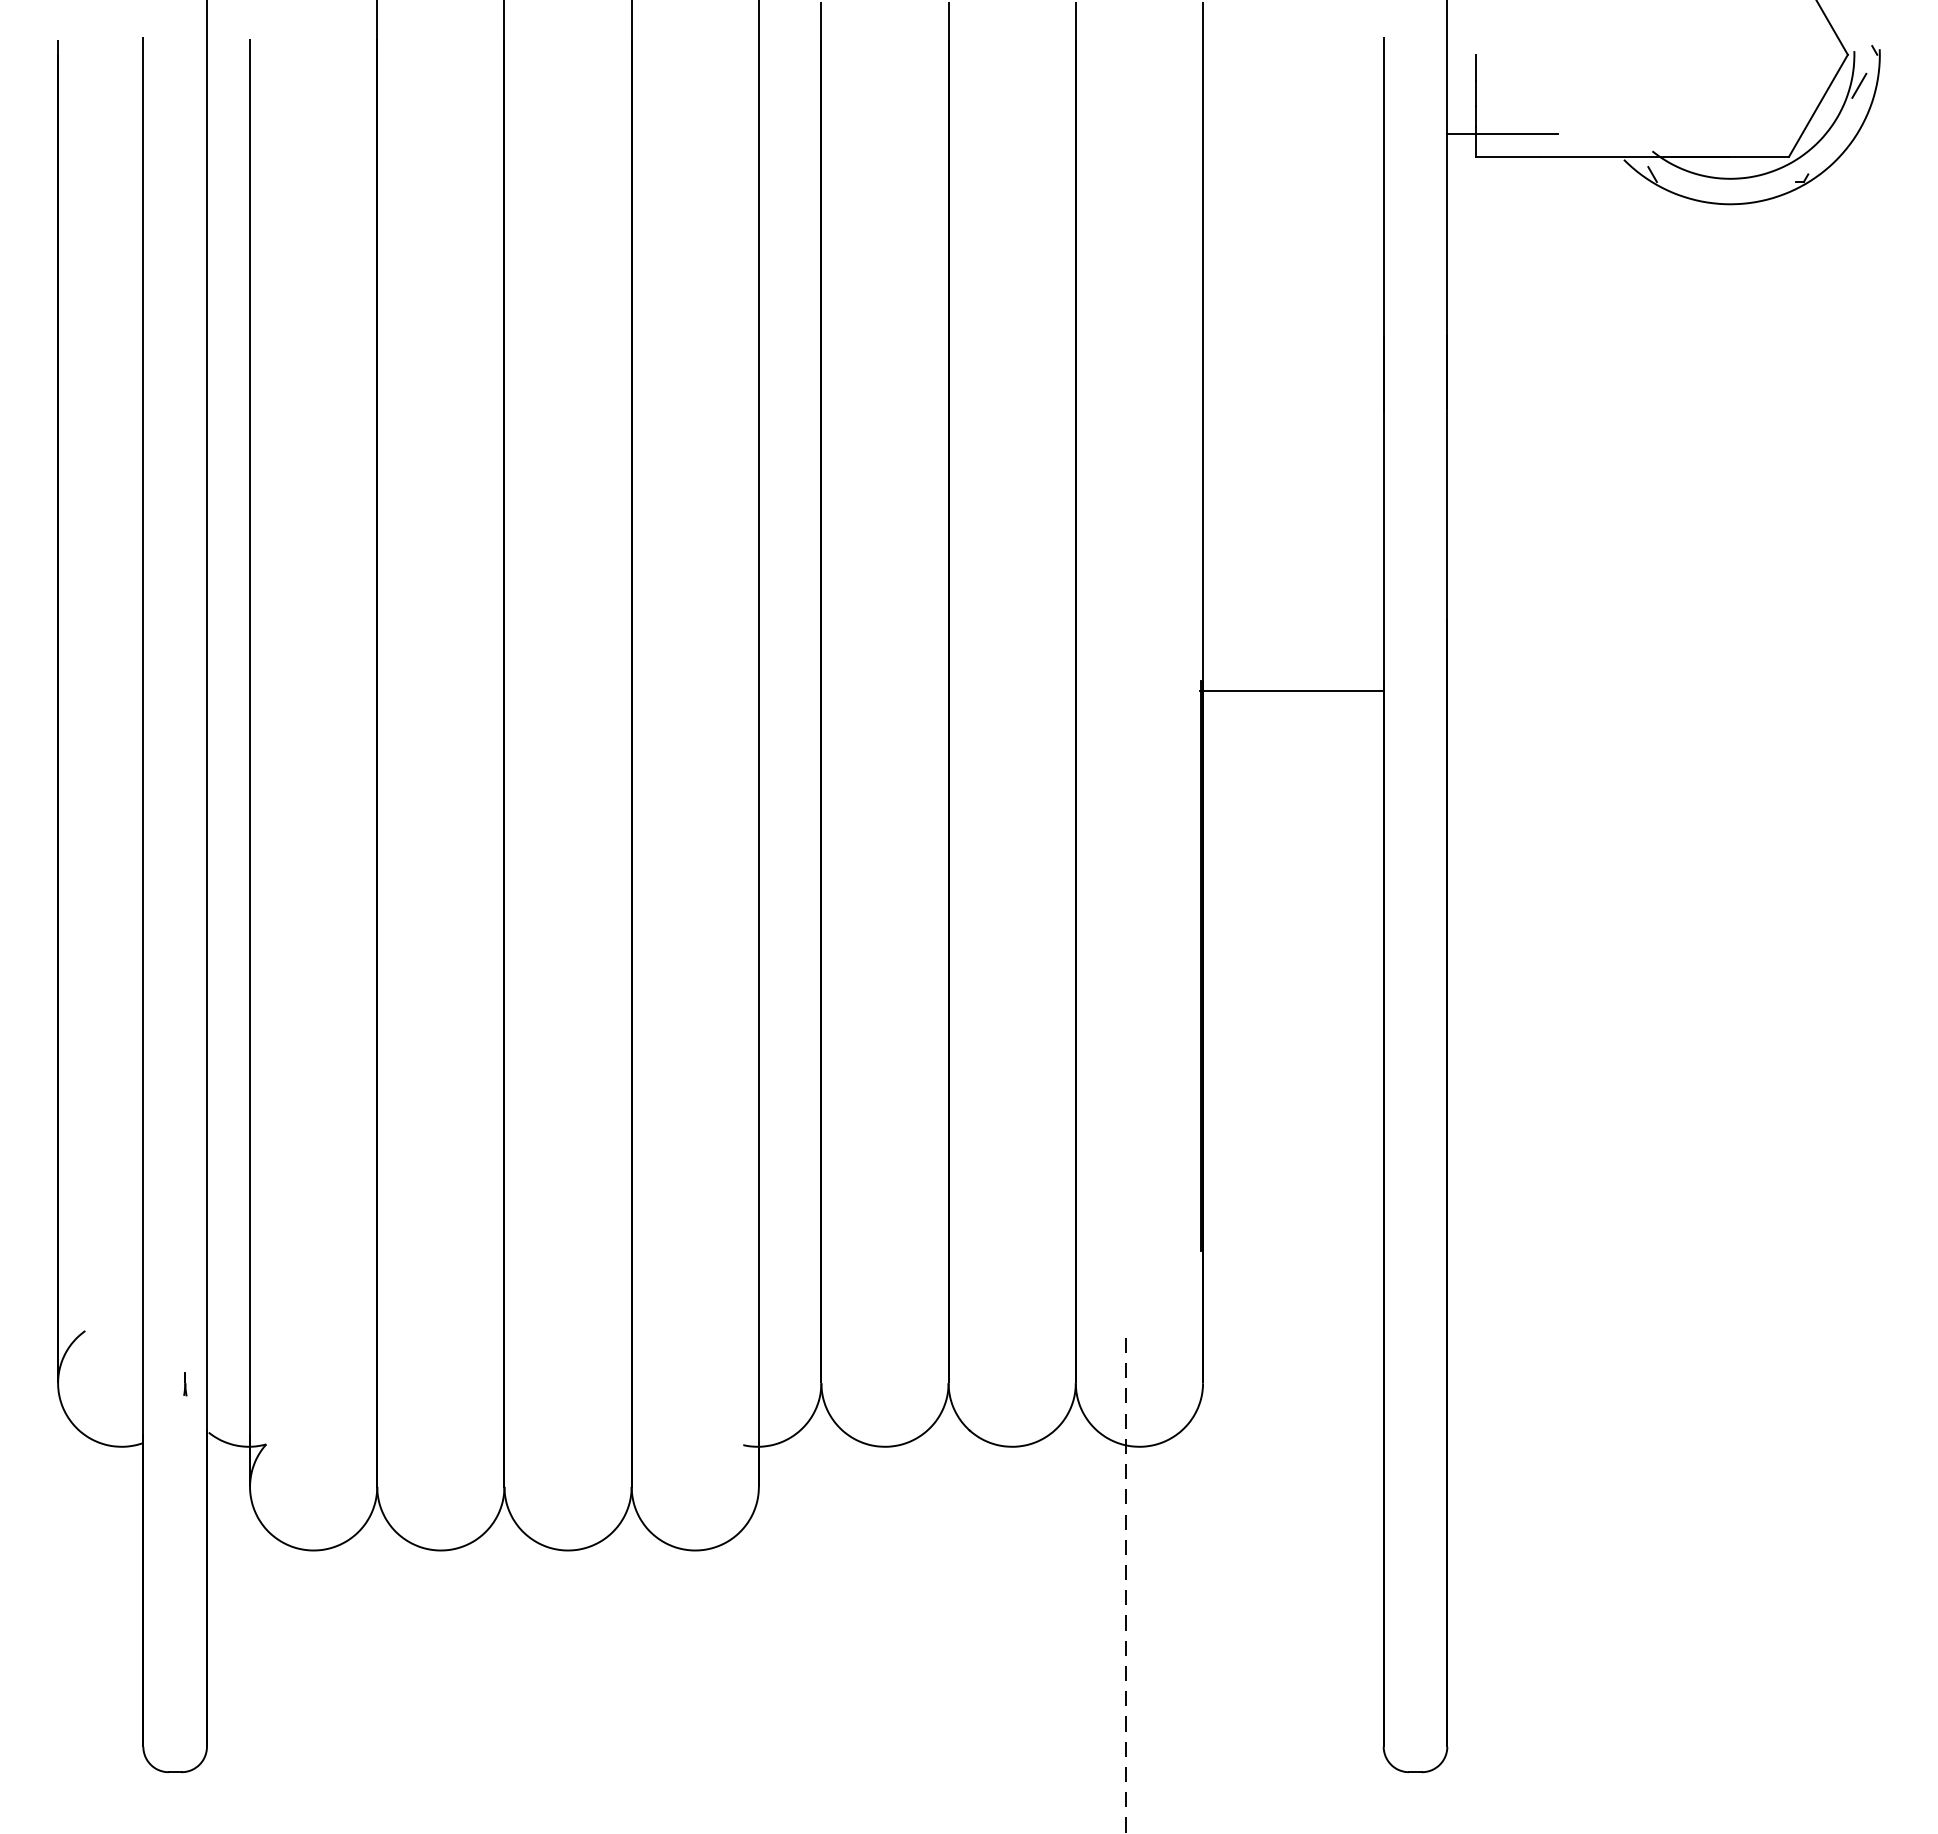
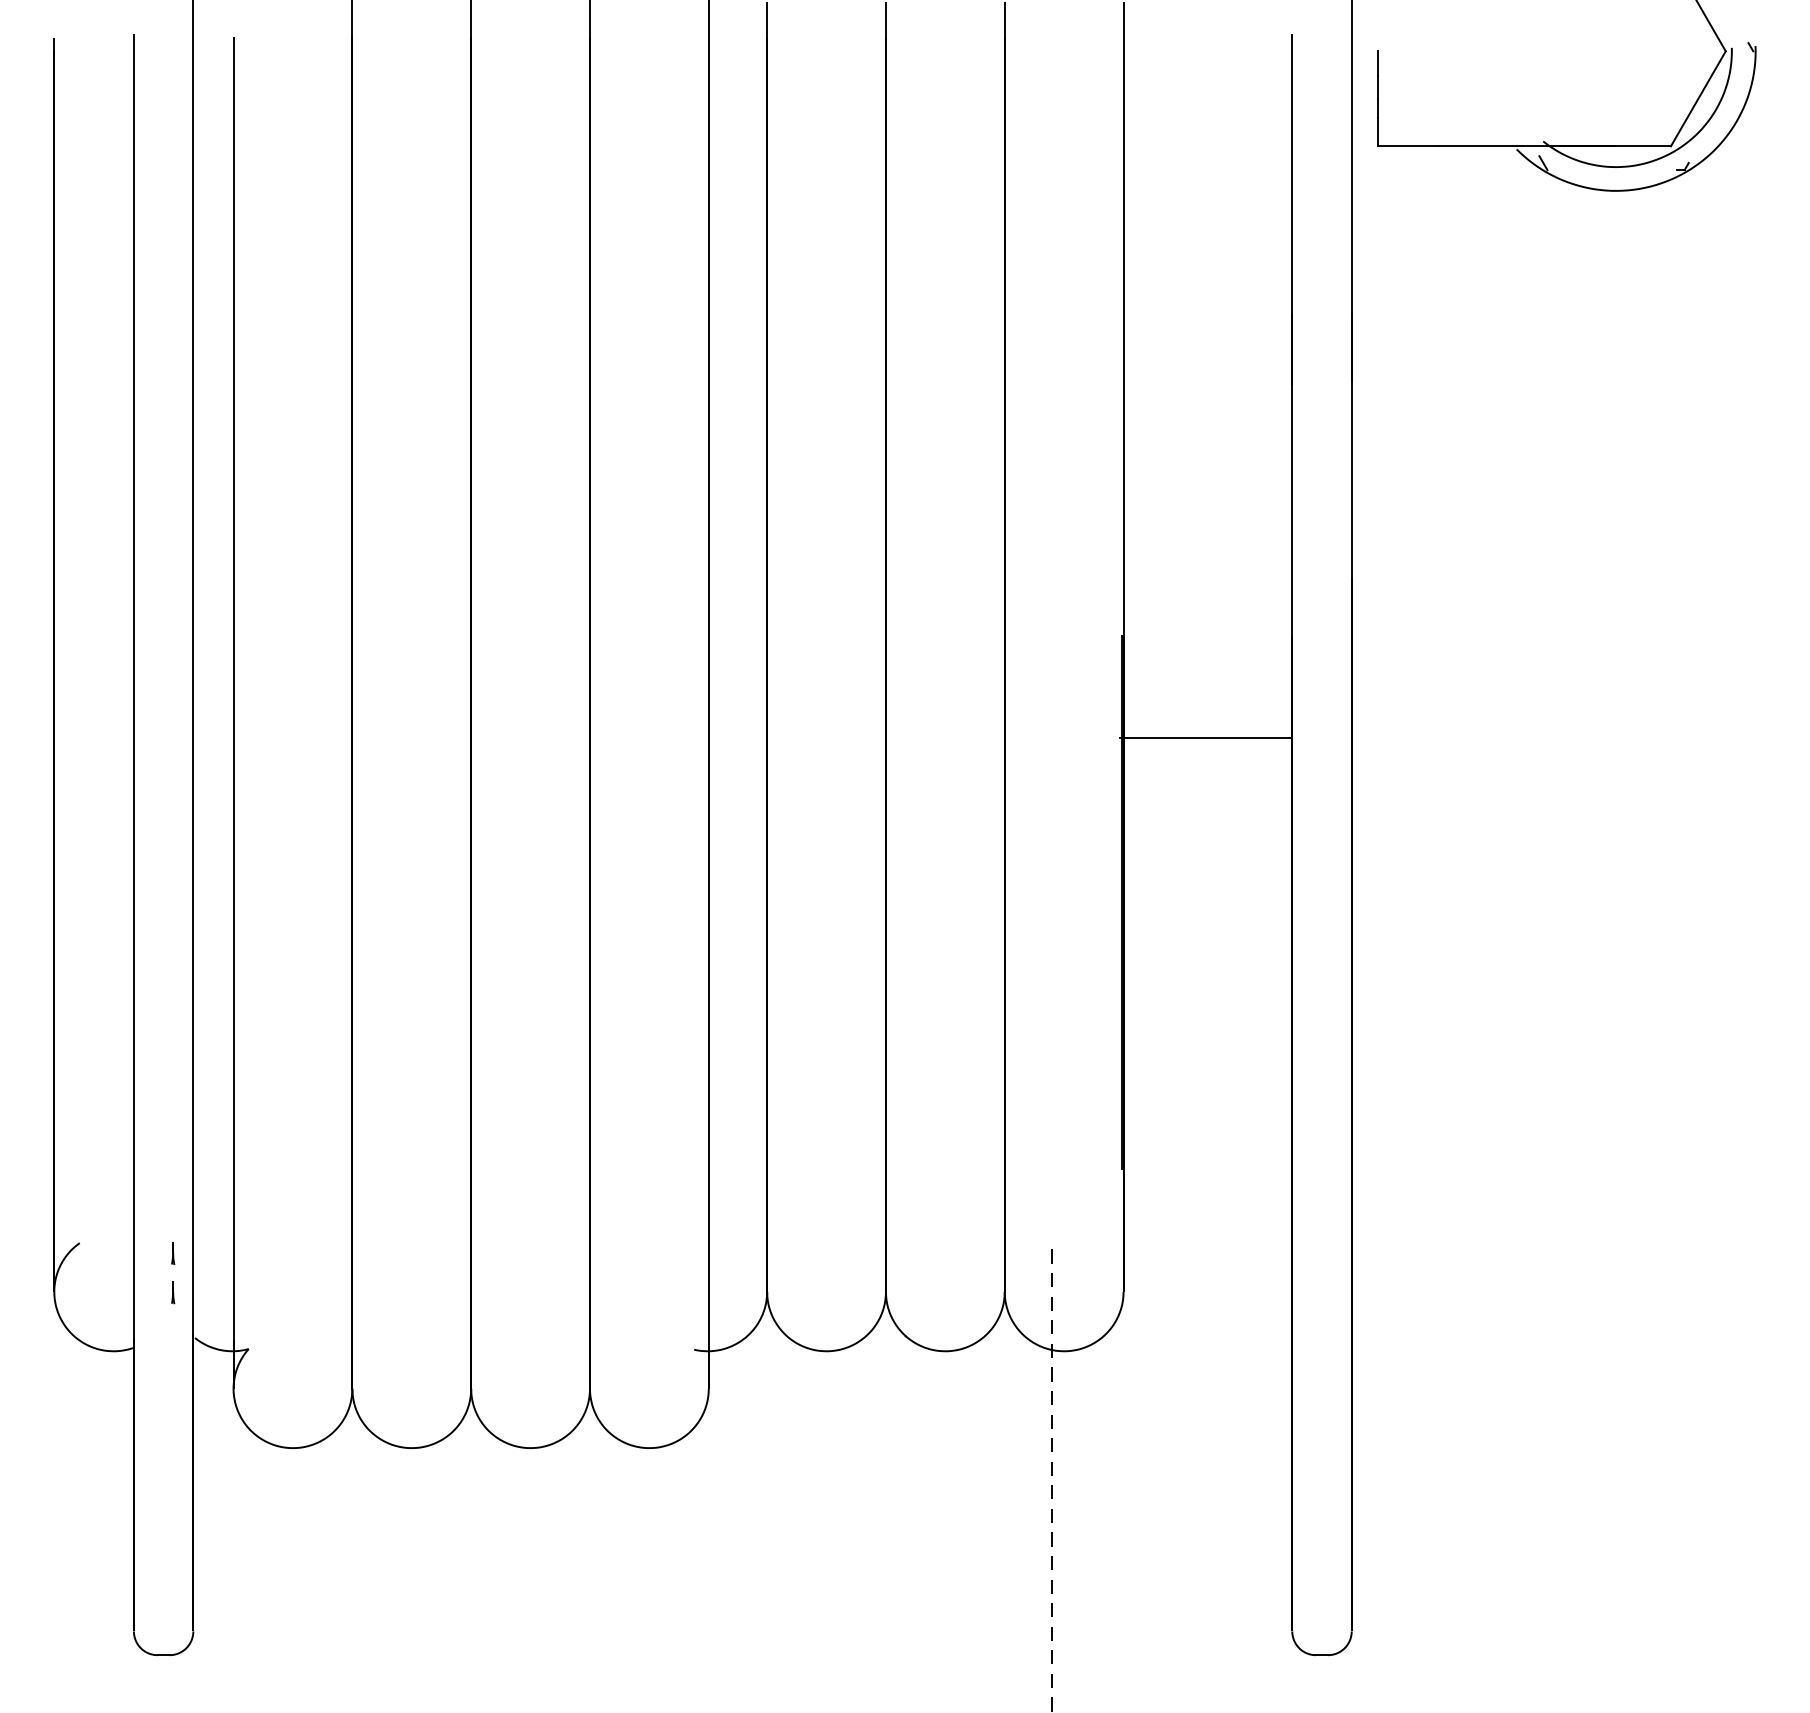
line: (1859, 85) -> (1736, 79), removed
line: (1501, 134) -> (1402, 125), removed
line: (1291, 690) -> (1206, 737), moved
part: (185, 1342) -> (173, 1253), added

